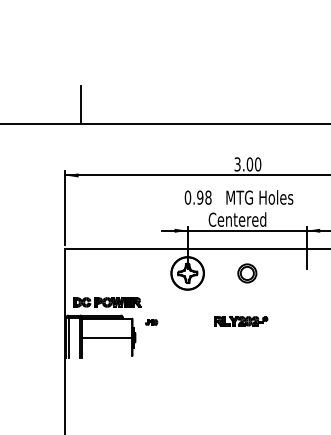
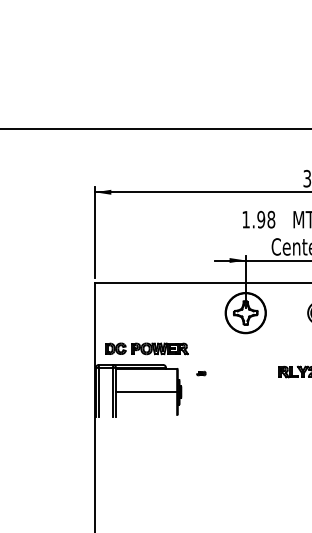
line: (81, 105) -> (114, 106), removed
text: (187, 197) -> (245, 219), 0.98 -> 1.98
part: (151, 322) -> (201, 373), size x0.6

